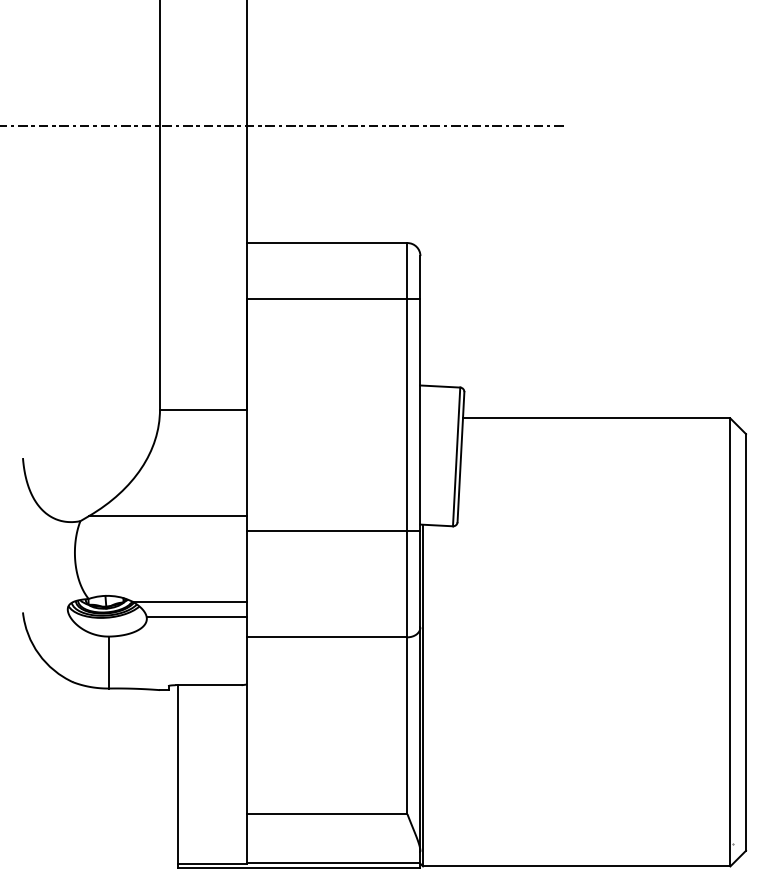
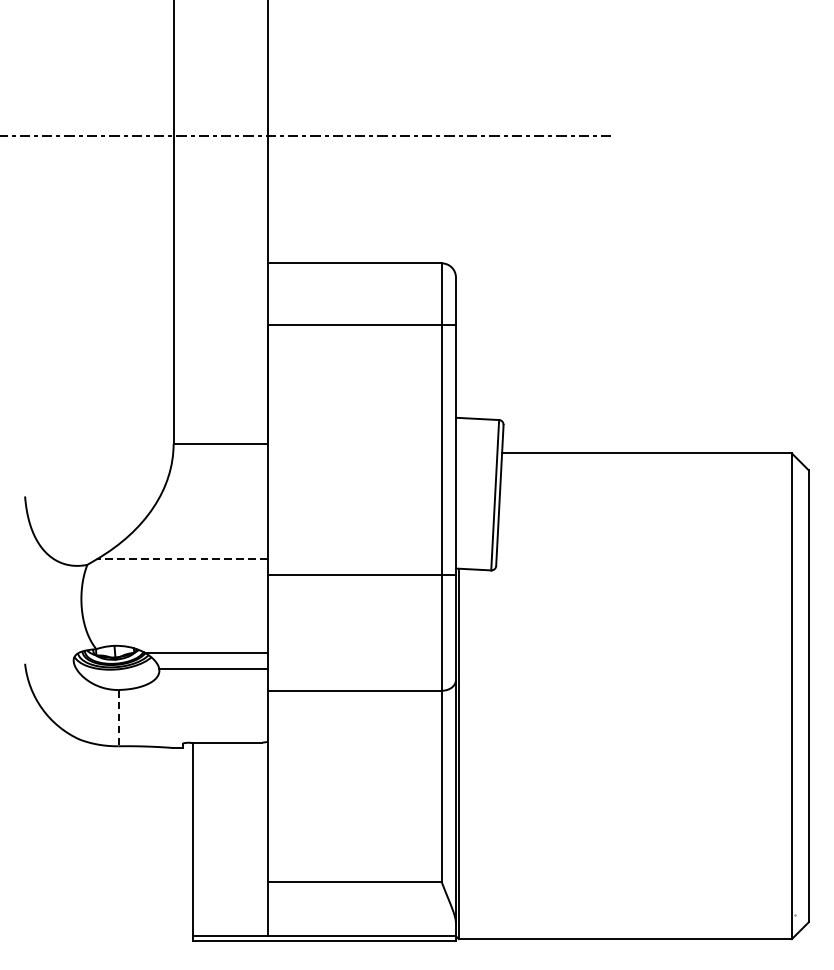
line: (167, 516) -> (181, 559), solid -> dashed
line: (109, 662) -> (118, 718), solid -> dashed

